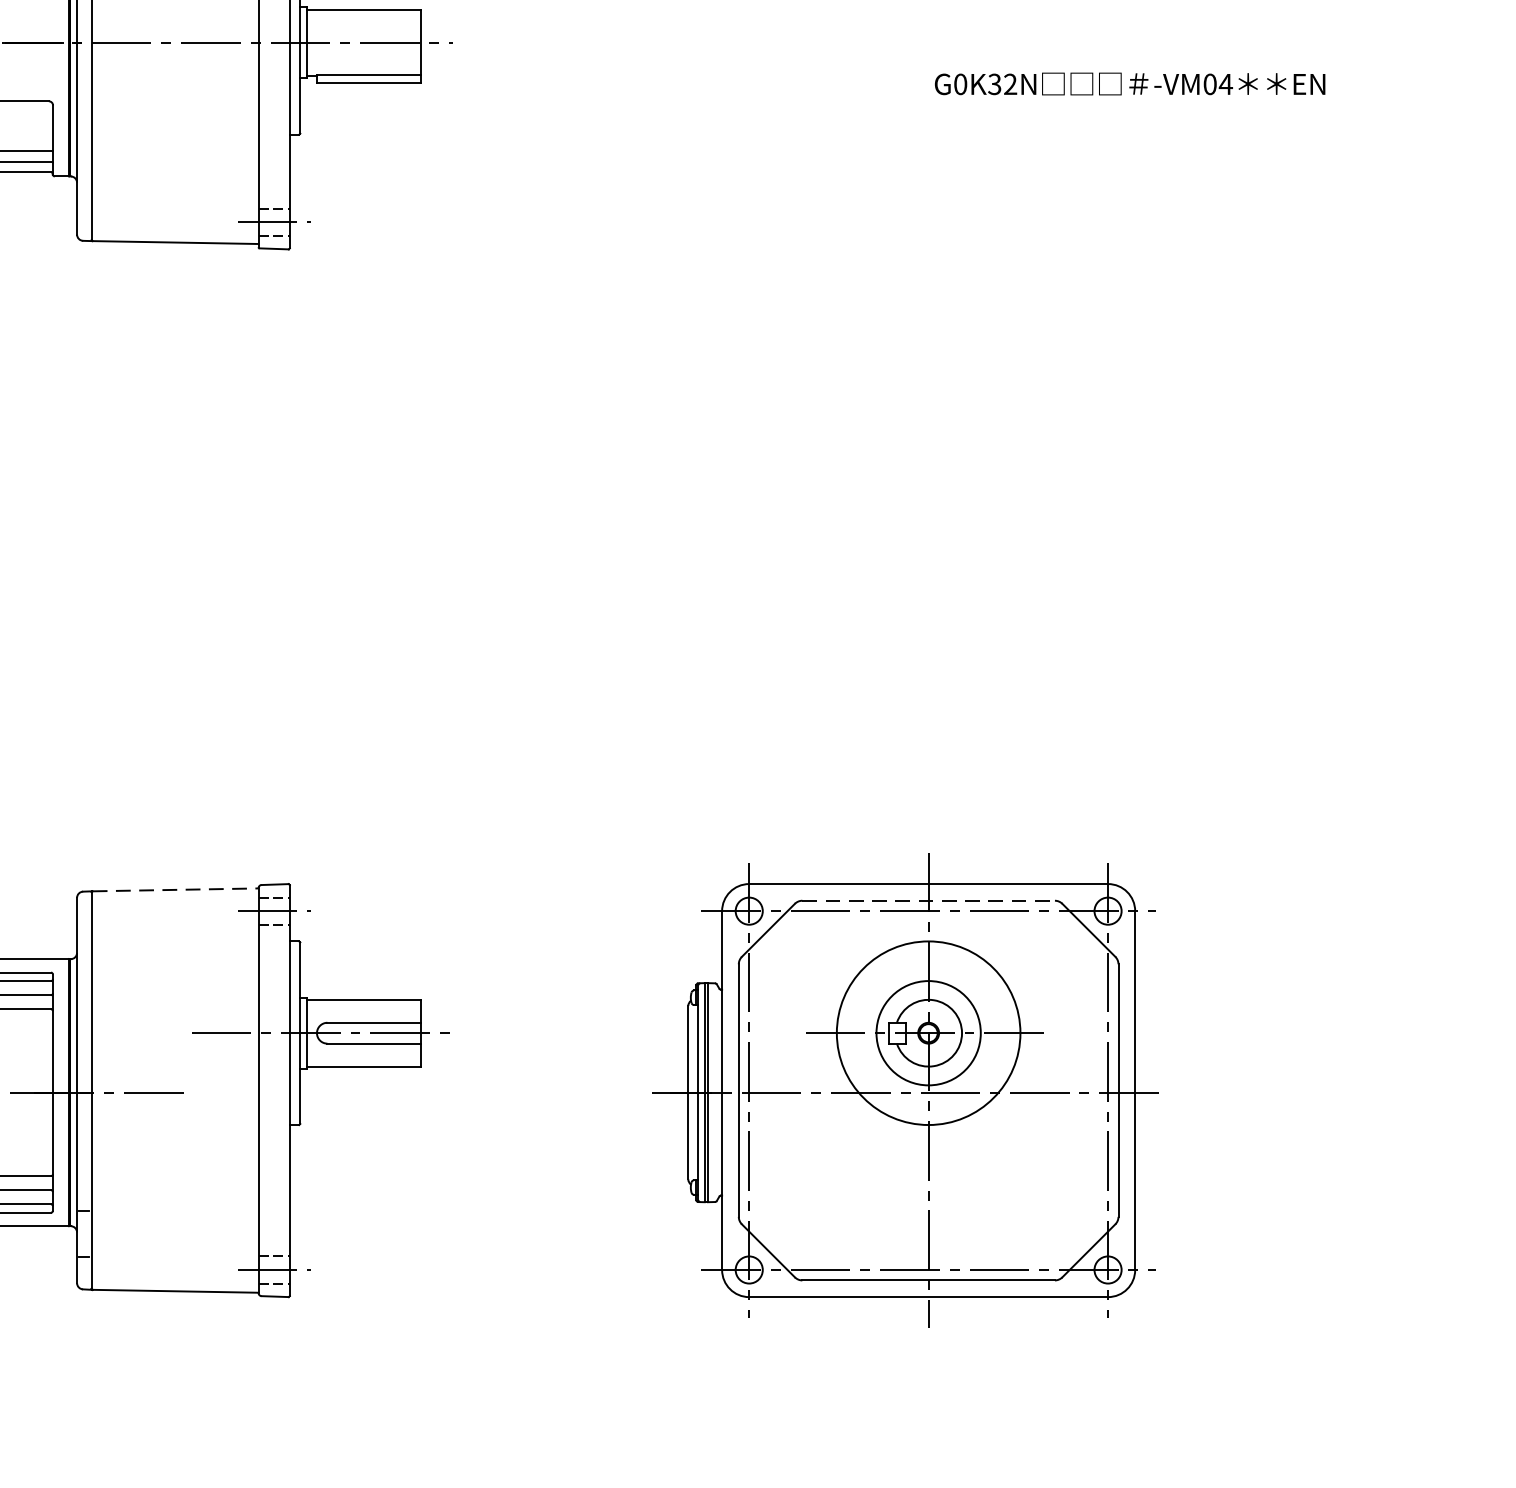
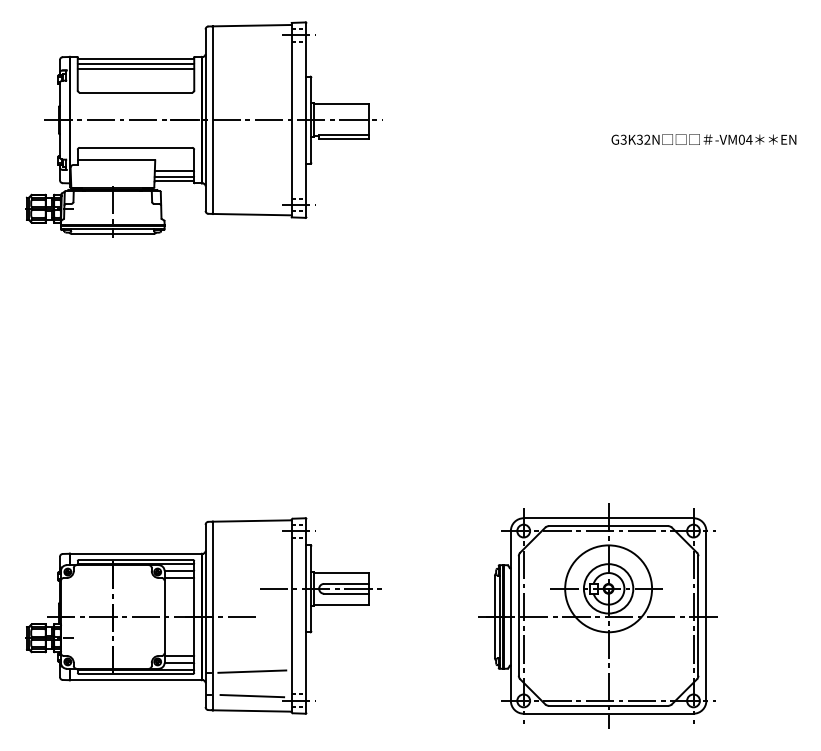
text: (960, 83) -> (623, 139), G0K32N -> G3K32N
line: (176, 890) -> (252, 521), dashed -> solid
line: (928, 901) -> (608, 526), dashed -> solid
line: (176, 1207) -> (252, 671), added
line: (176, 1260) -> (252, 696), added

